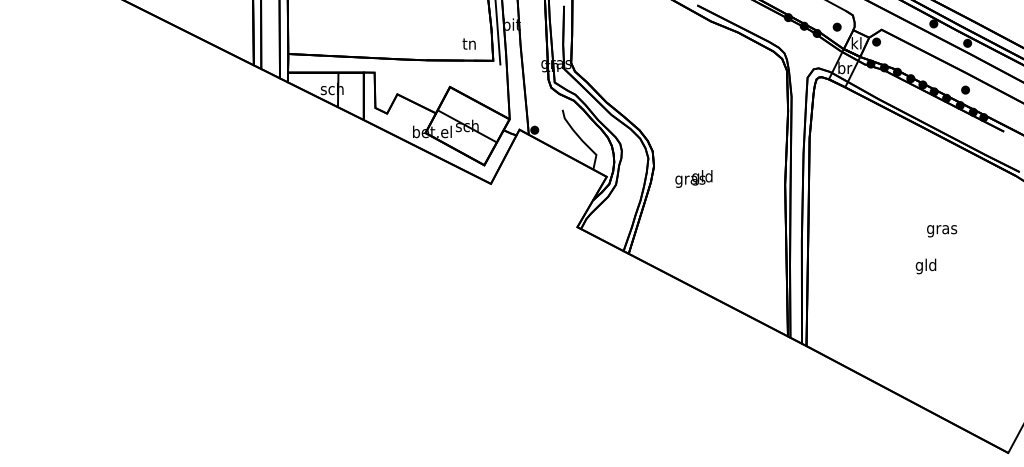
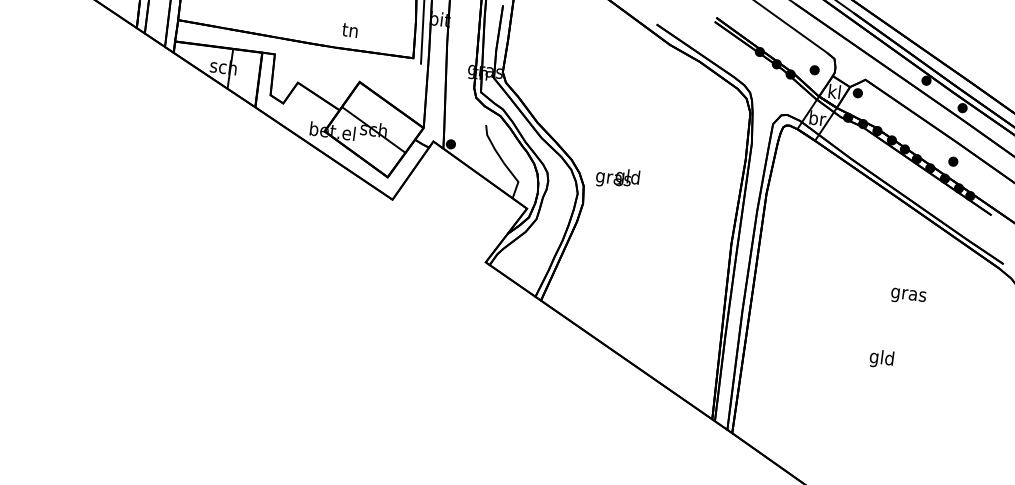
text: (468, 43) -> (349, 29), moved
text: (693, 178) -> (617, 177), moved
text: (942, 231) -> (908, 297), moved

